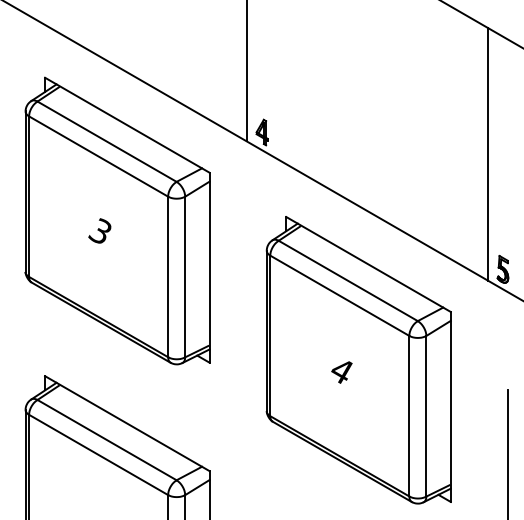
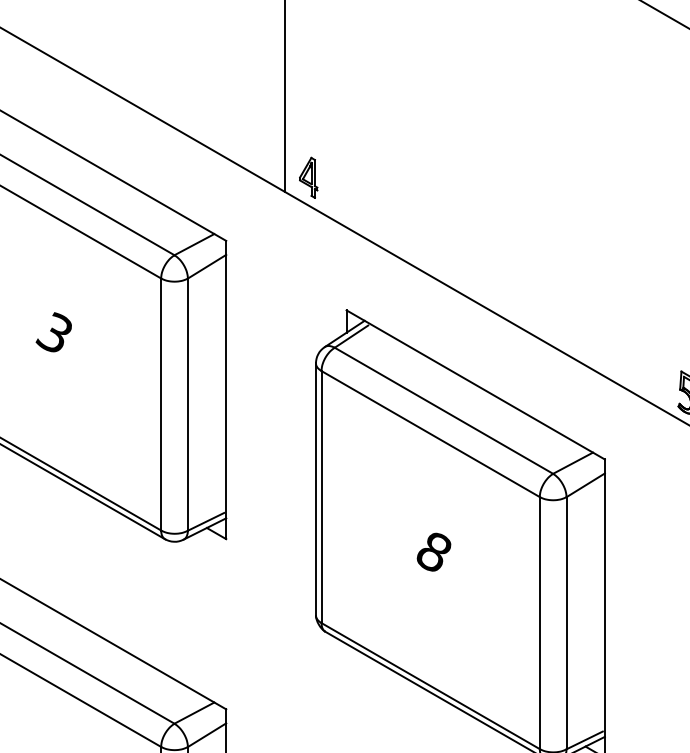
line: (487, 153) -> (662, 210), removed
text: (341, 370) -> (433, 551), 4 -> 8

